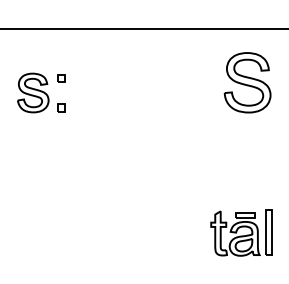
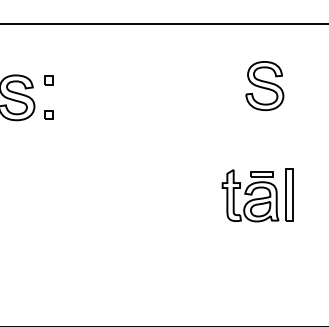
part: (247, 82) -> (264, 85), size x0.7
part: (241, 232) -> (257, 194), moved

